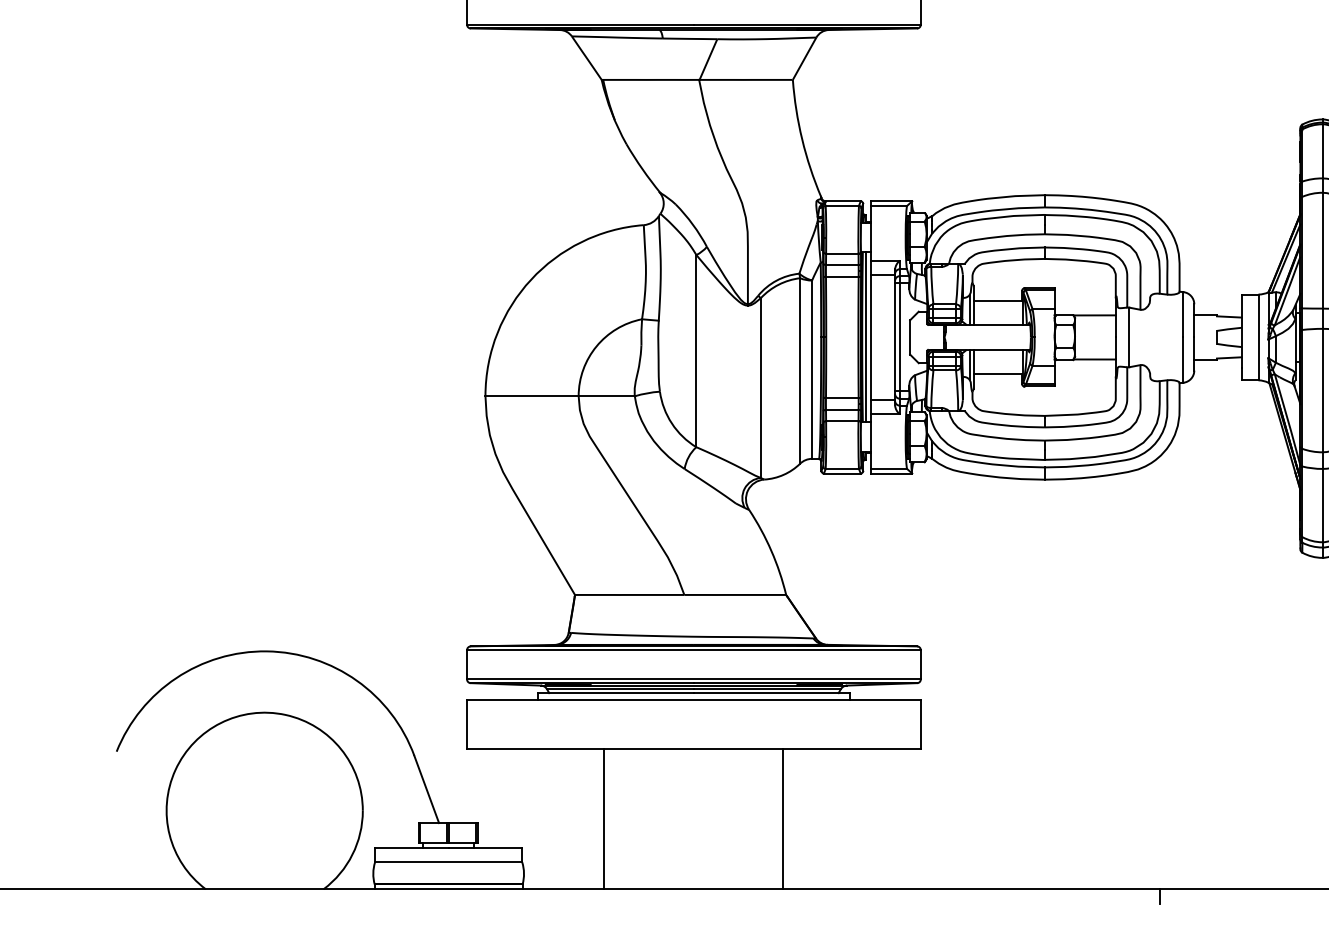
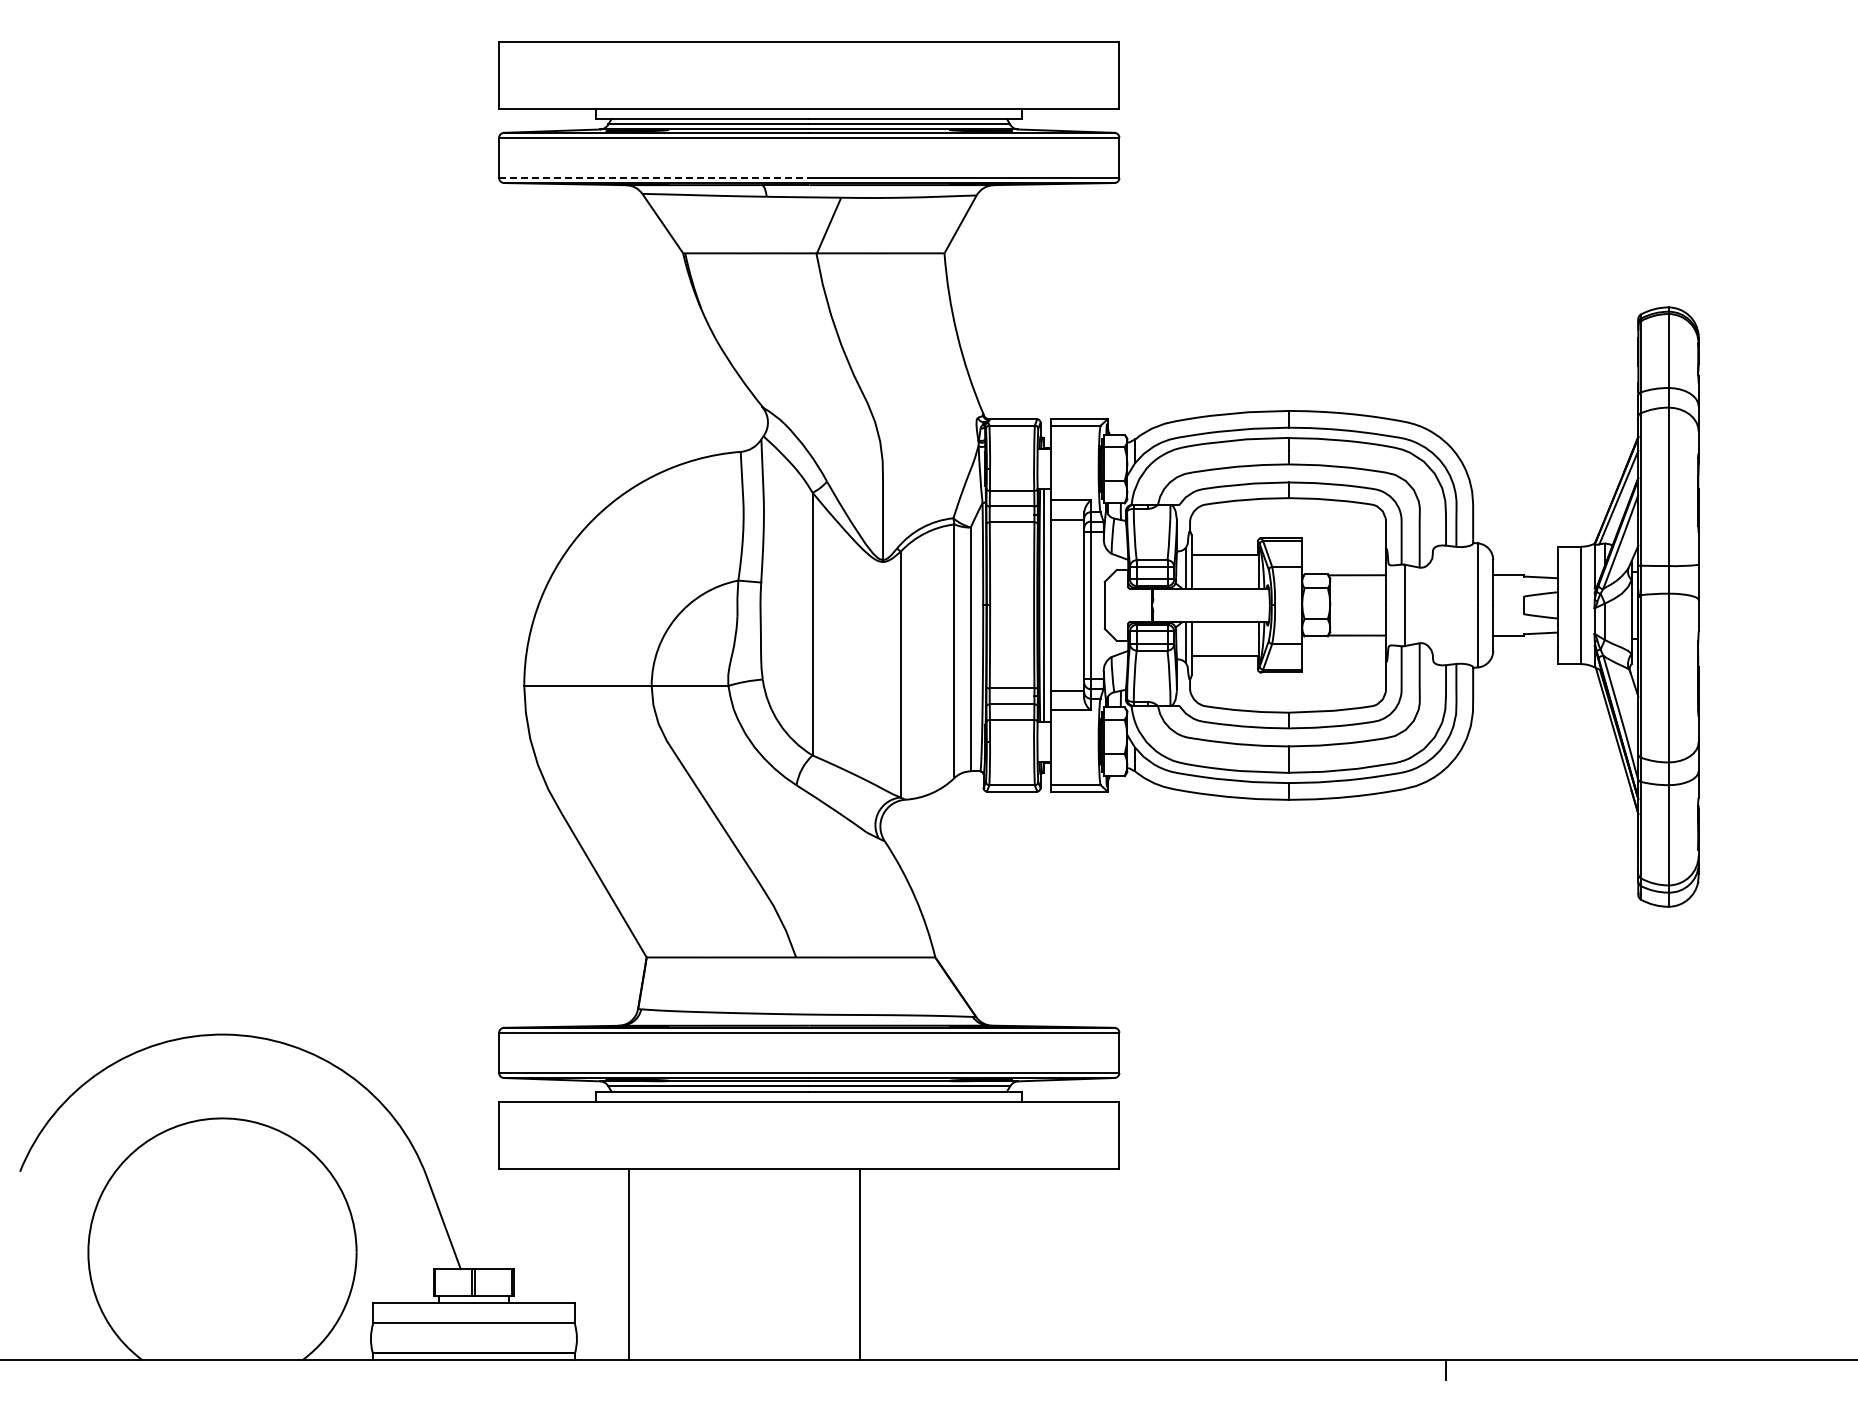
line: (580, 25) -> (654, 178), solid -> dashed
line: (604, 818) -> (628, 1263), moved
line: (783, 818) -> (859, 1263), moved

